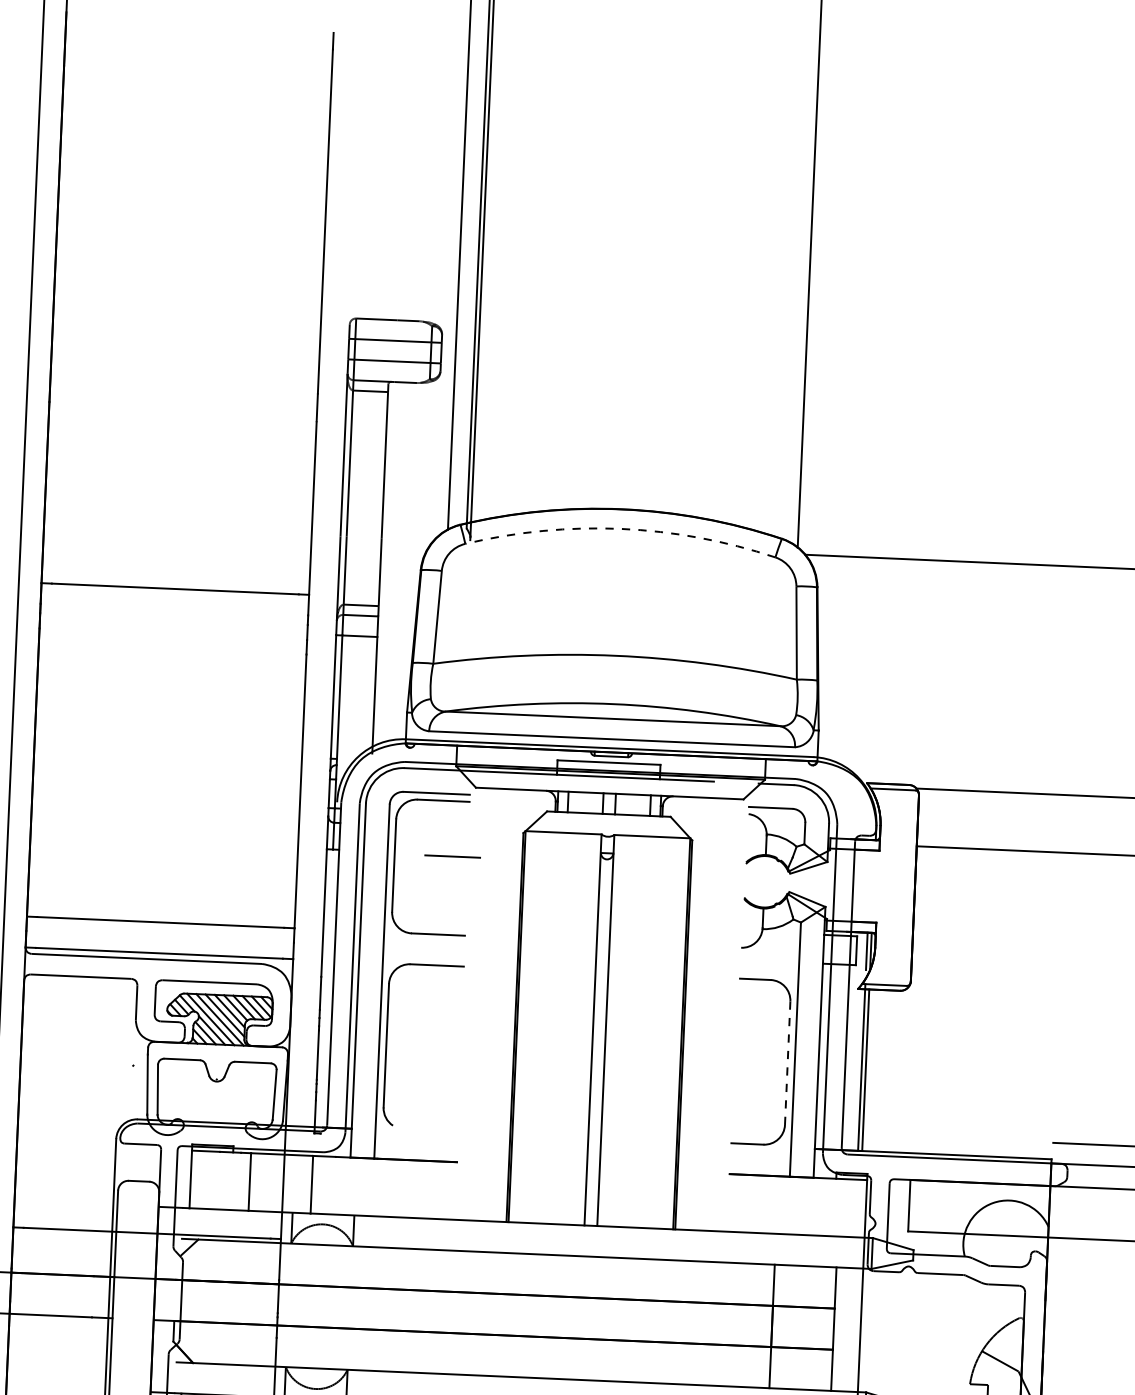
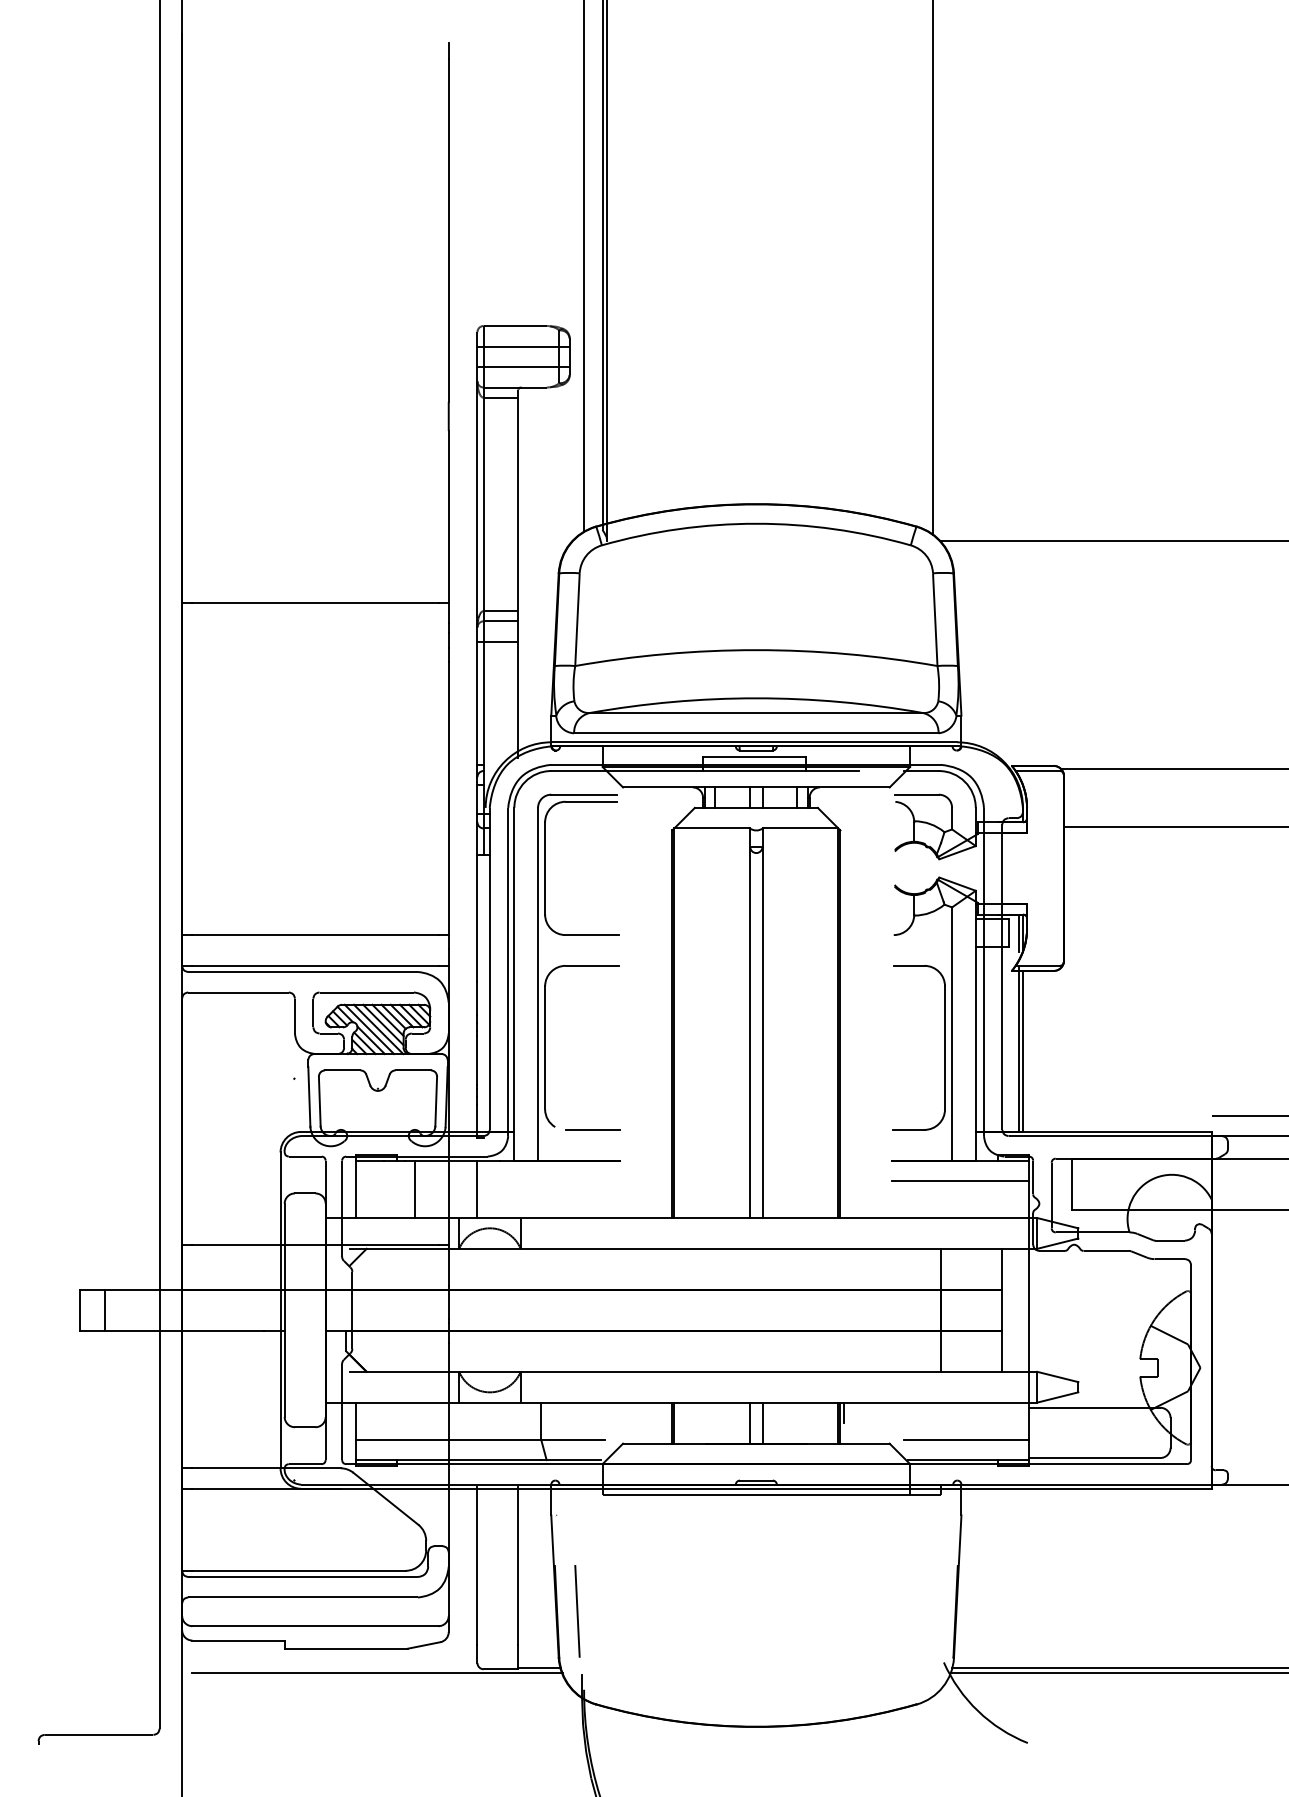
arc: (621, 528) -> (756, 523), dashed -> solid
line: (452, 856) -> (592, 1129), moved
line: (788, 1062) -> (945, 1047), dashed -> solid
line: (797, 1198) -> (960, 1181), added

